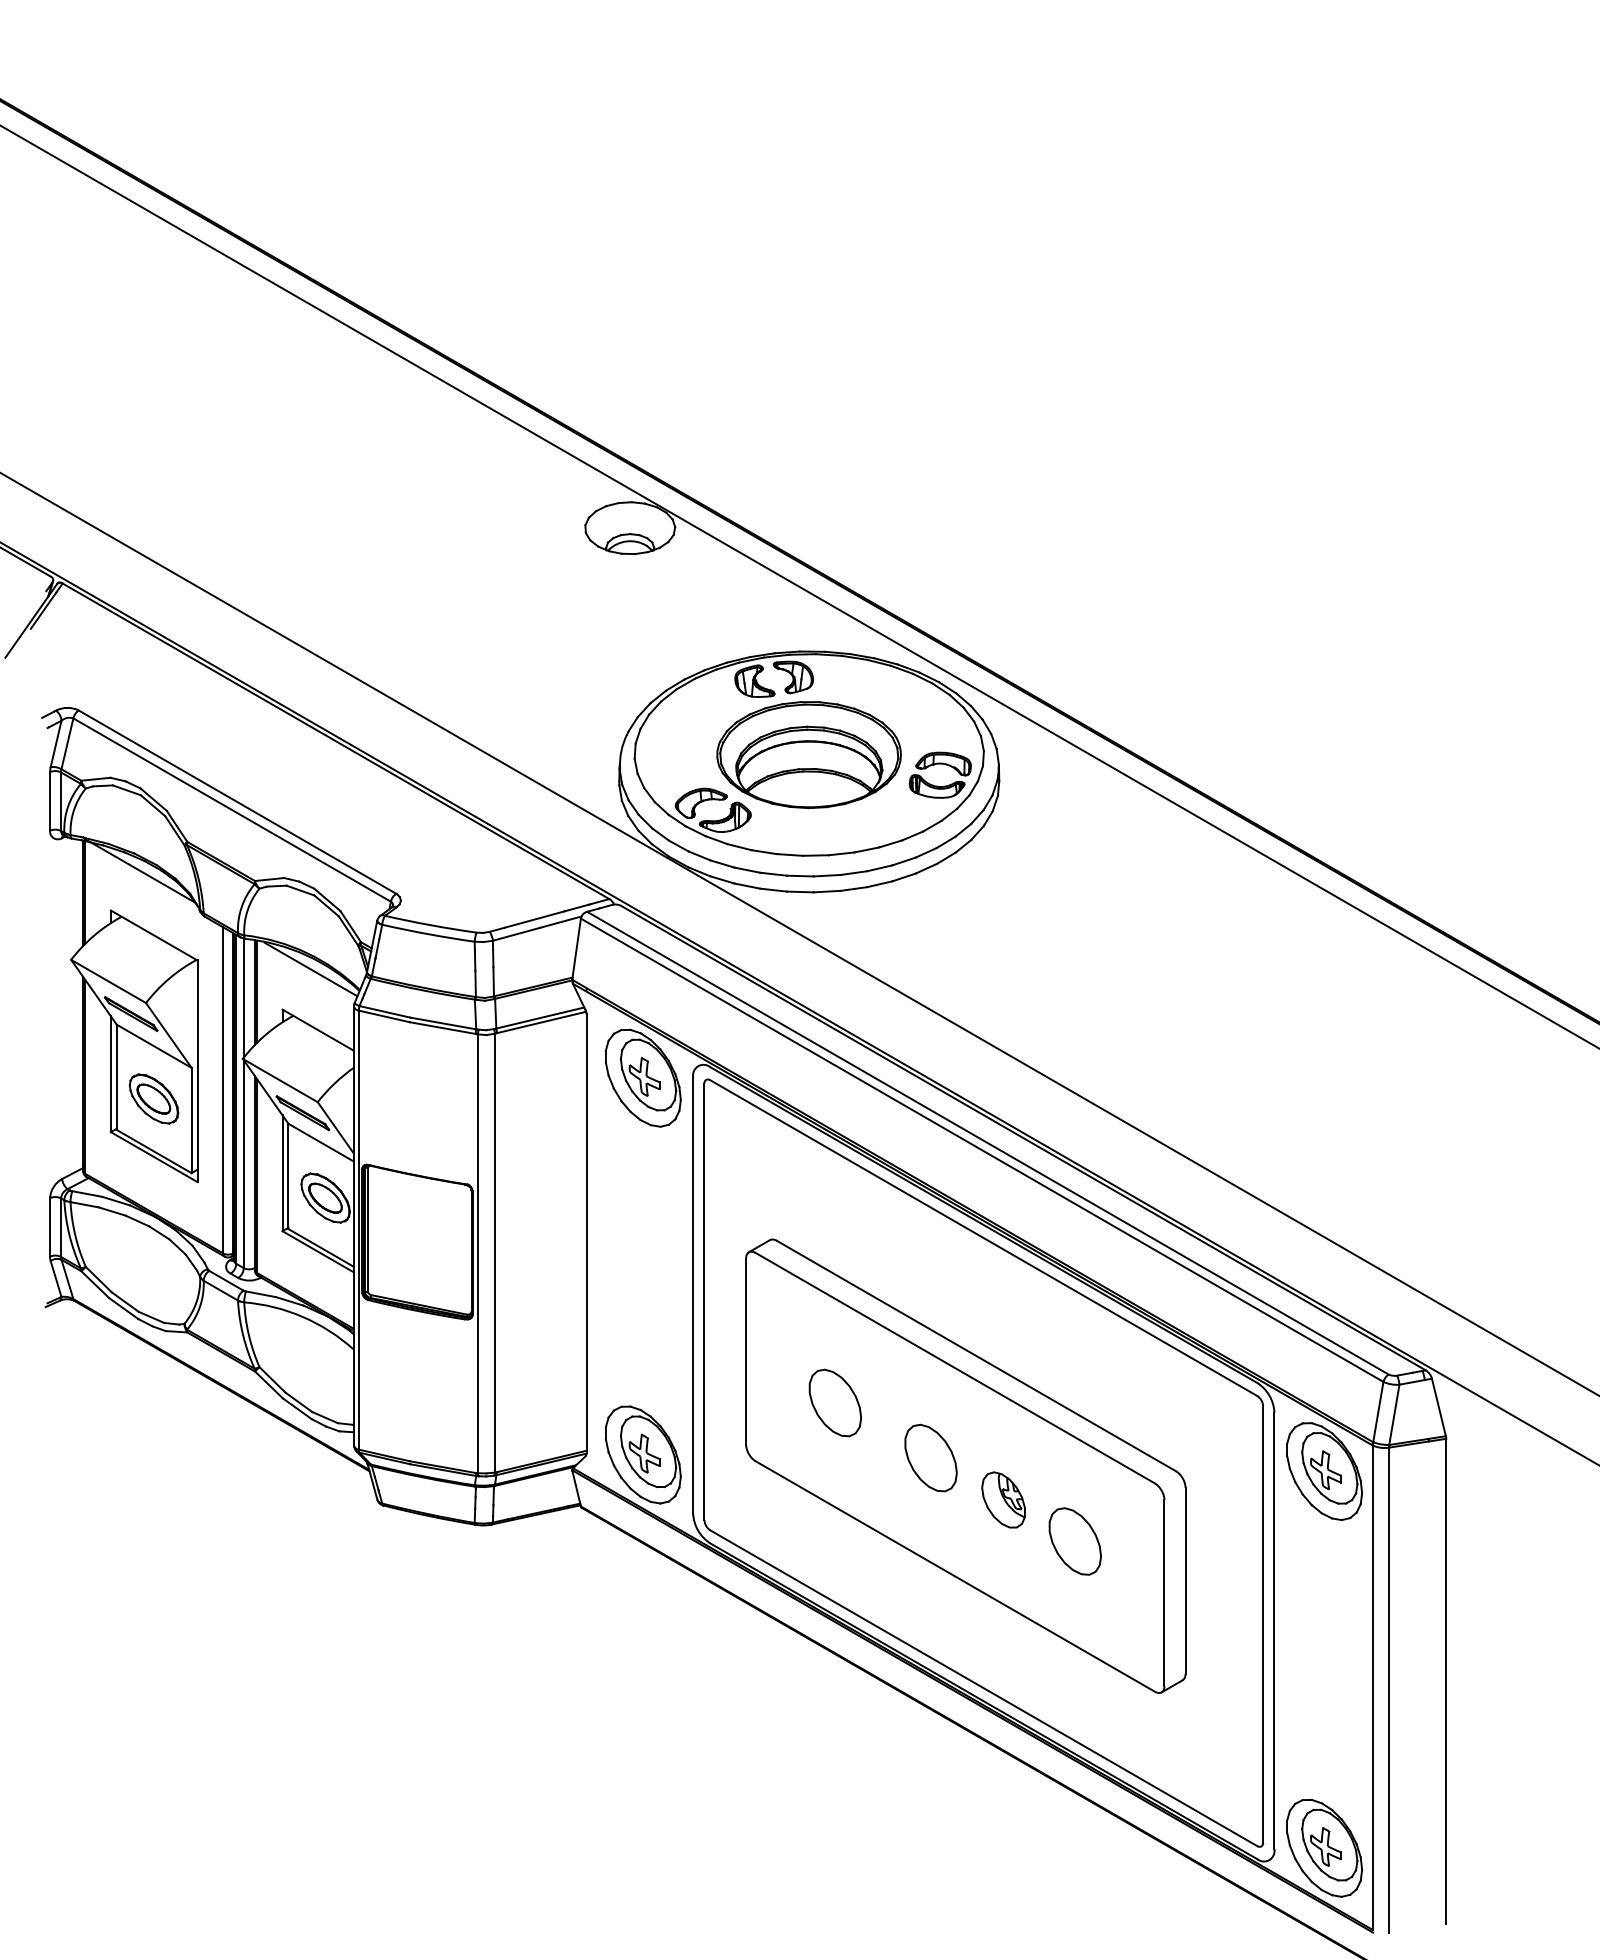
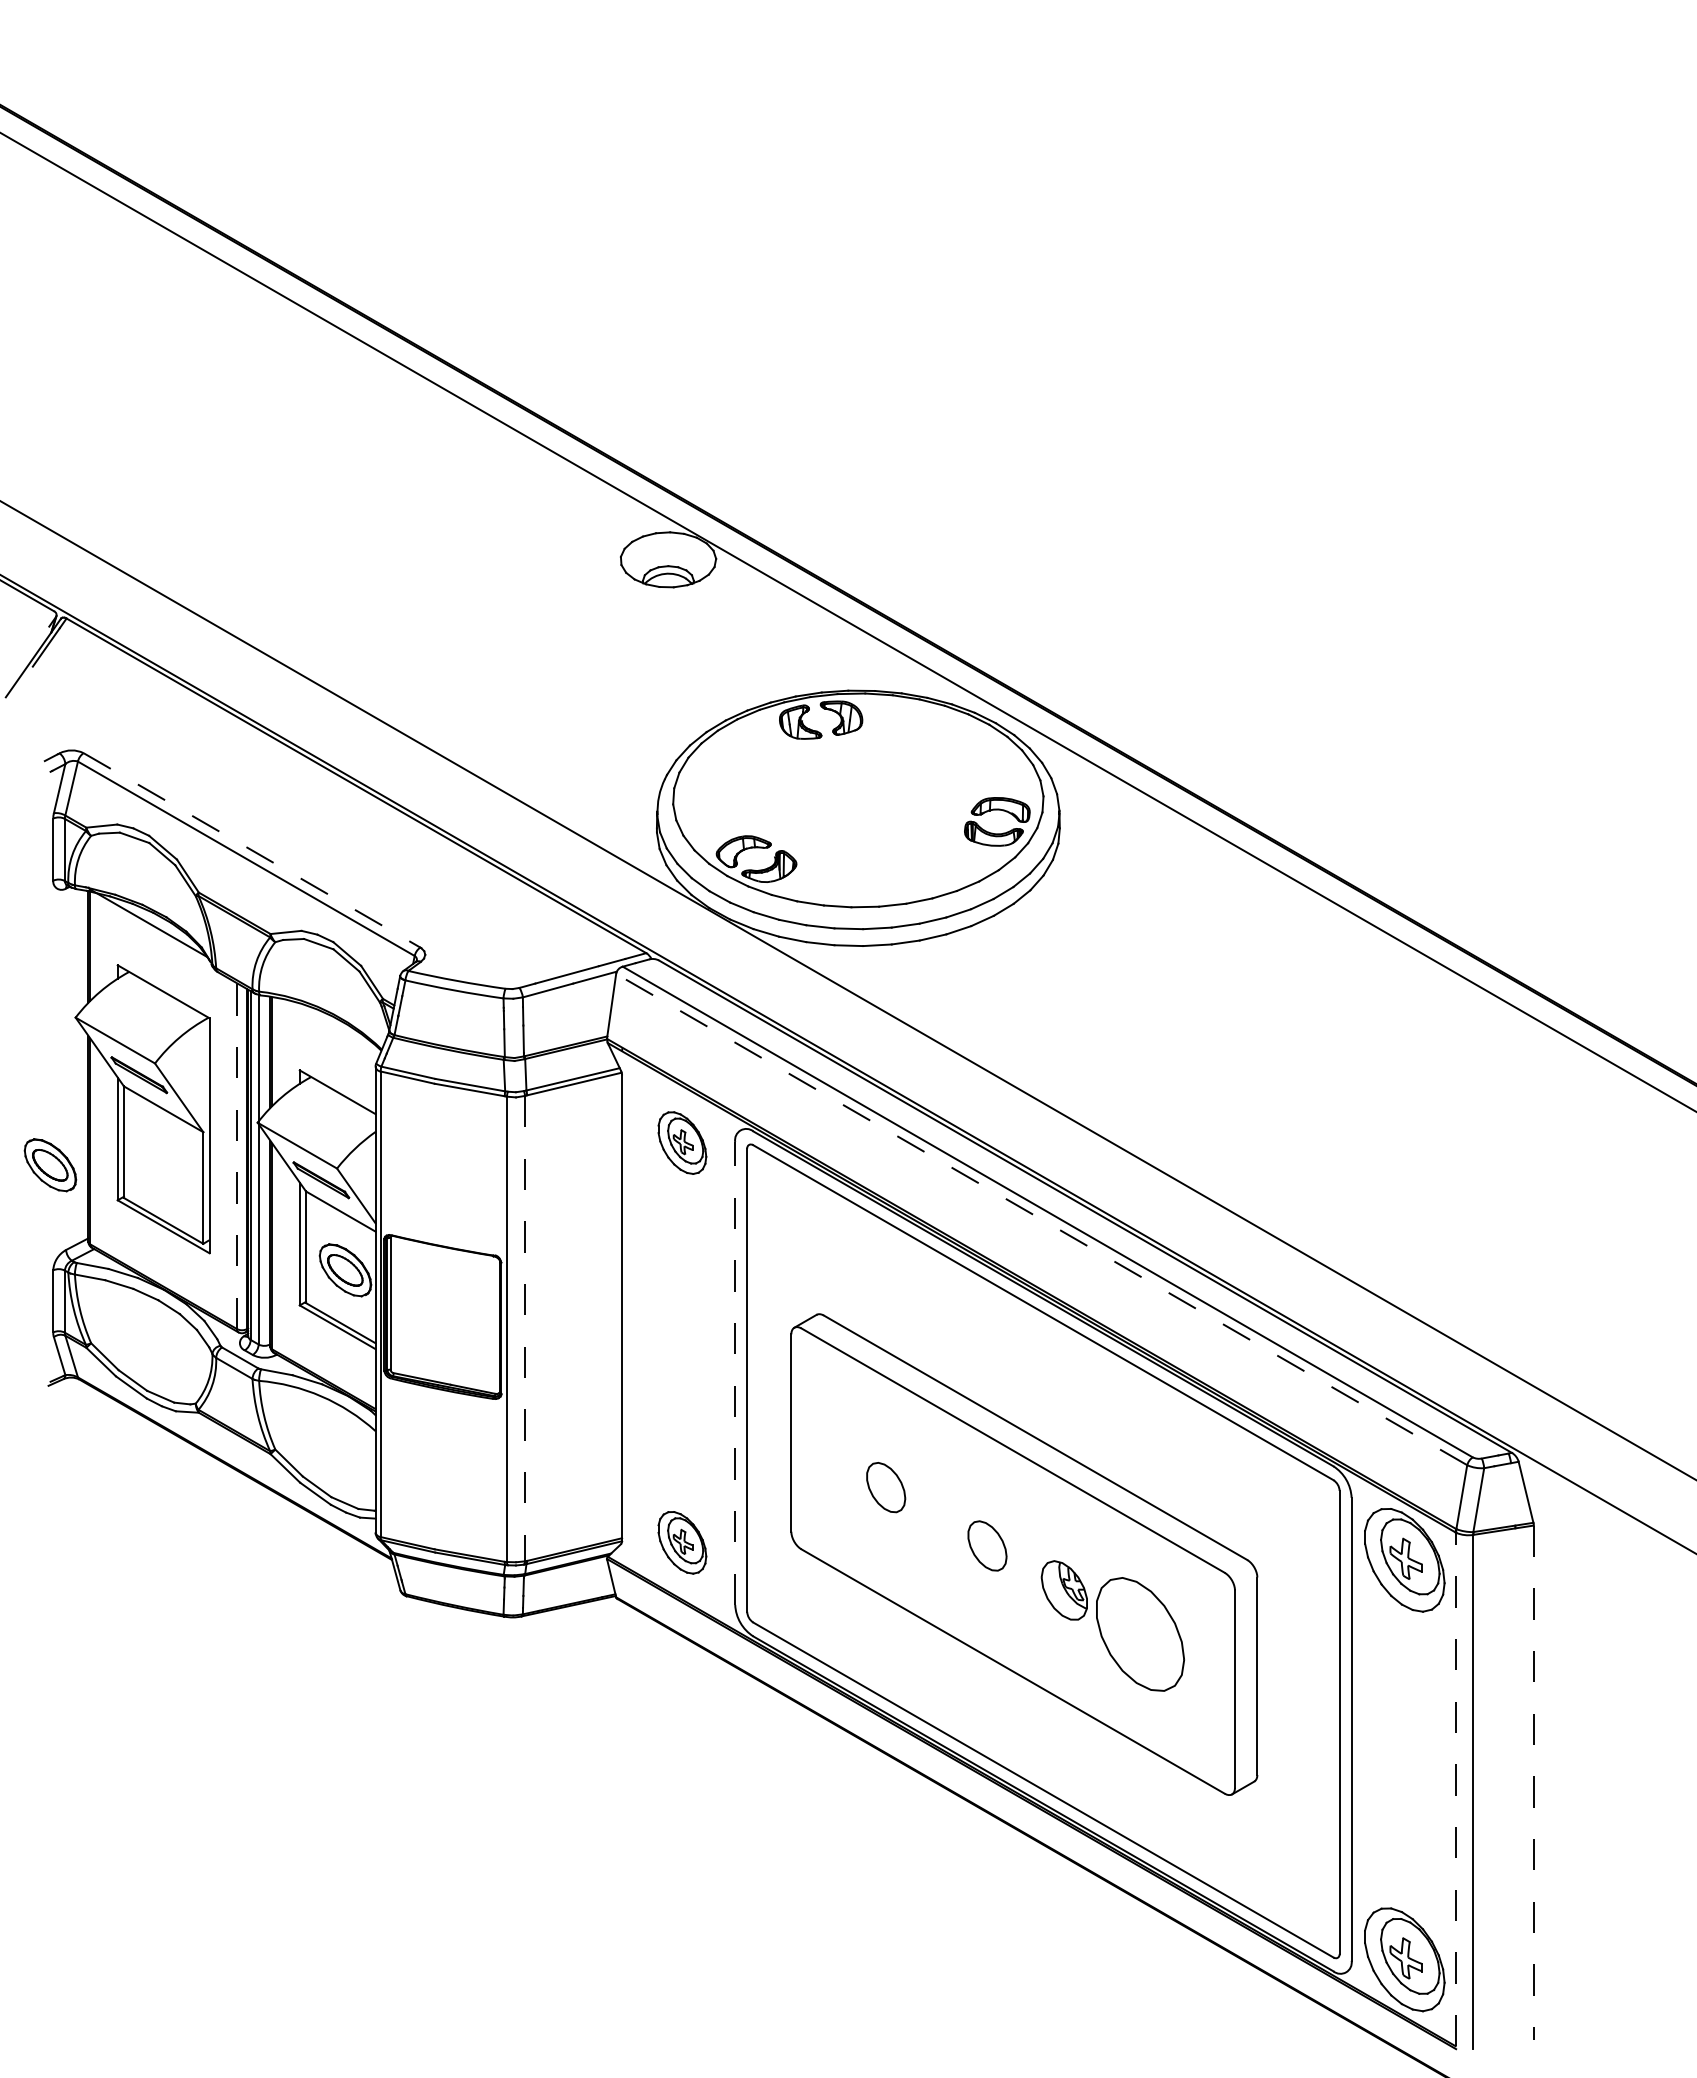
part: (809, 755) -> (858, 800), removed
line: (237, 802) -> (252, 850), solid -> dashed
line: (310, 969) -> (329, 1027), removed
part: (643, 1077) -> (682, 1142), size x0.6
line: (222, 1090) -> (236, 1156), solid -> dashed
part: (154, 1099) -> (50, 1165), moved
line: (981, 1150) -> (1041, 1219), solid -> dashed
line: (495, 1252) -> (525, 1328), solid -> dashed
line: (693, 1294) -> (735, 1372), solid -> dashed
part: (835, 1402) -> (886, 1487), size x0.7
part: (643, 1454) -> (682, 1542), size x0.6
part: (931, 1457) -> (987, 1545), size x0.7
part: (1075, 1541) -> (1140, 1634), size x1.6
line: (1445, 1682) -> (1533, 1783), solid -> dashed
line: (1372, 1687) -> (1455, 1789), solid -> dashed

